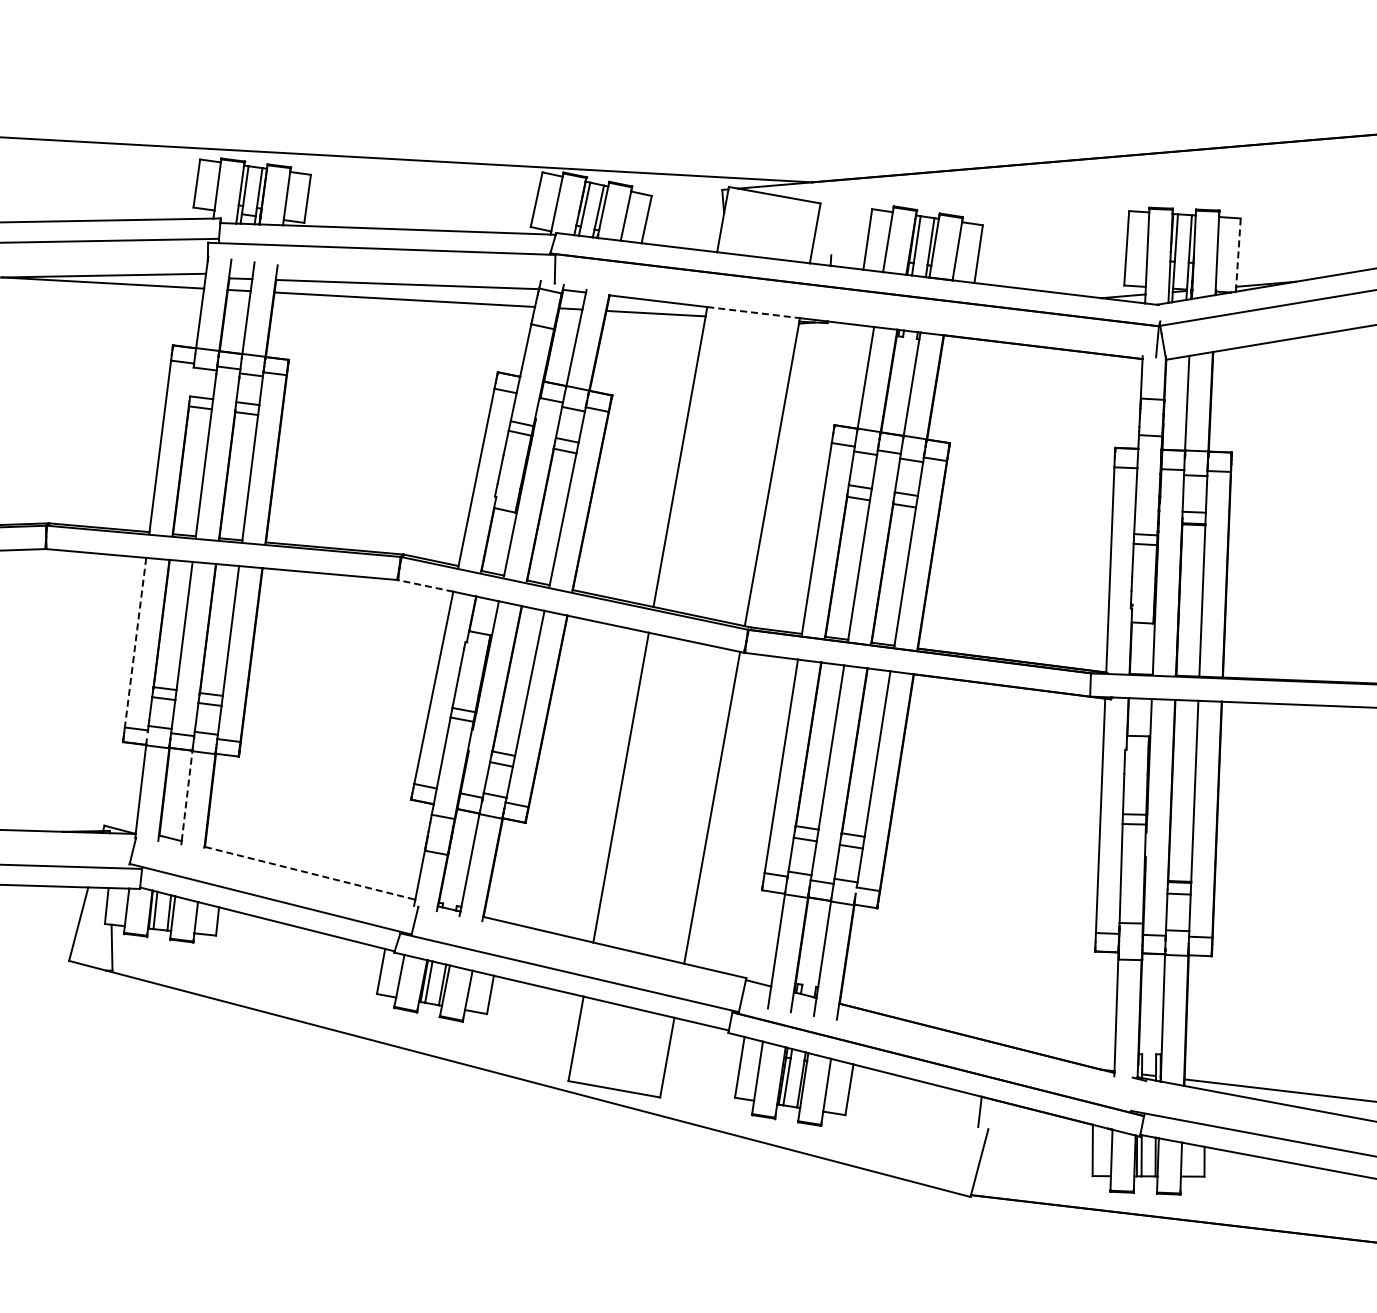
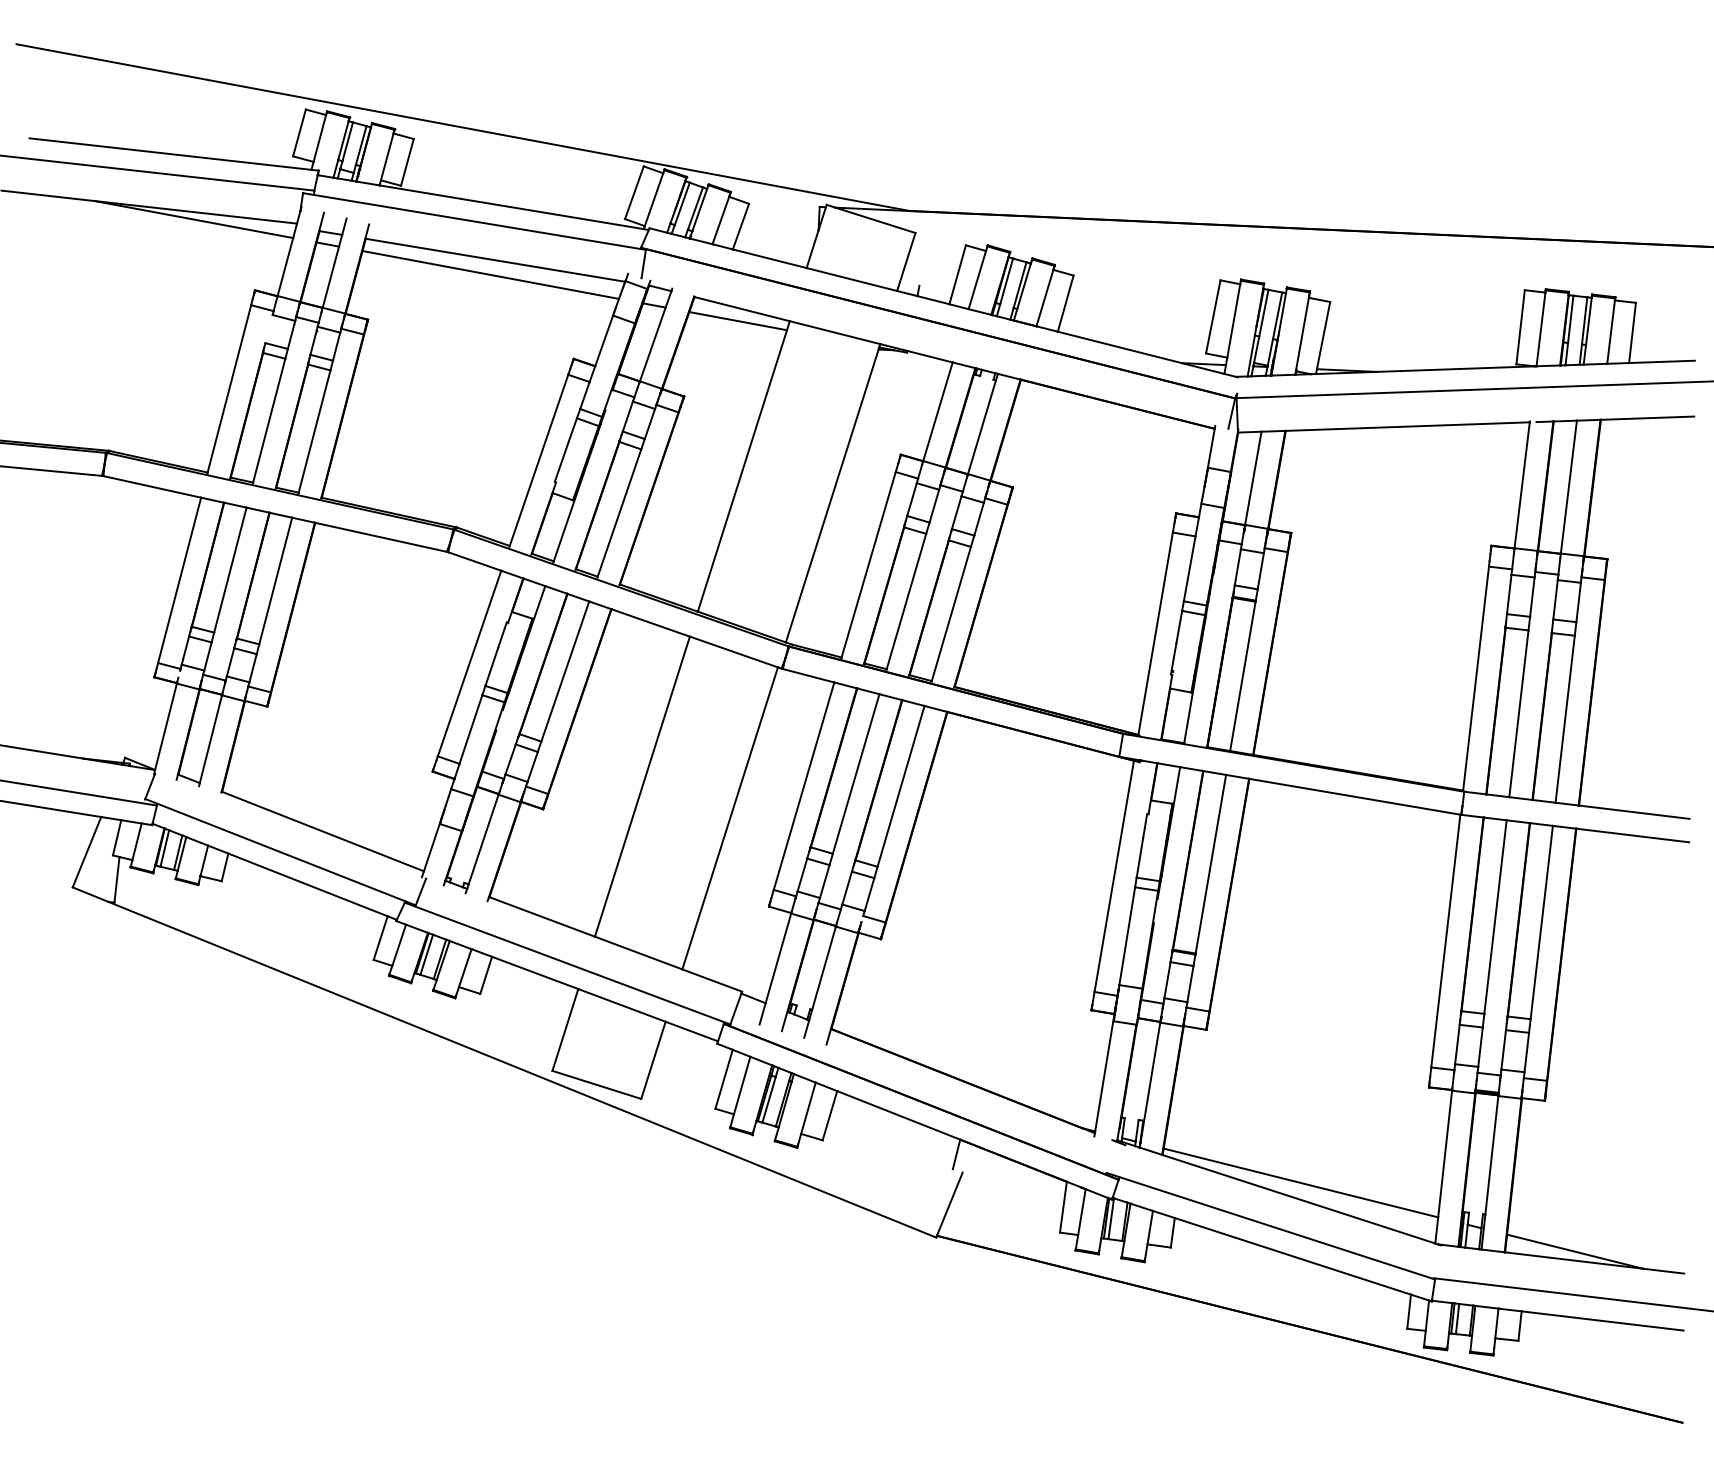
line: (1238, 253) -> (1323, 336), dashed -> solid
line: (754, 312) -> (835, 332), dashed -> solid
line: (424, 586) -> (473, 561), dashed -> solid
line: (135, 642) -> (179, 580), dashed -> solid
line: (187, 795) -> (211, 738), dashed -> solid
line: (310, 873) -> (323, 831), dashed -> solid

